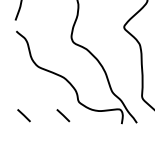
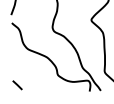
line: (63, 115) -> (46, 85), removed

